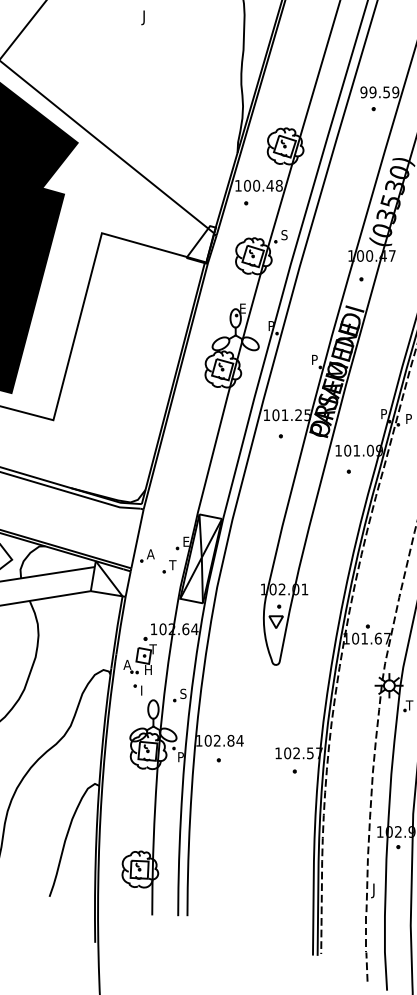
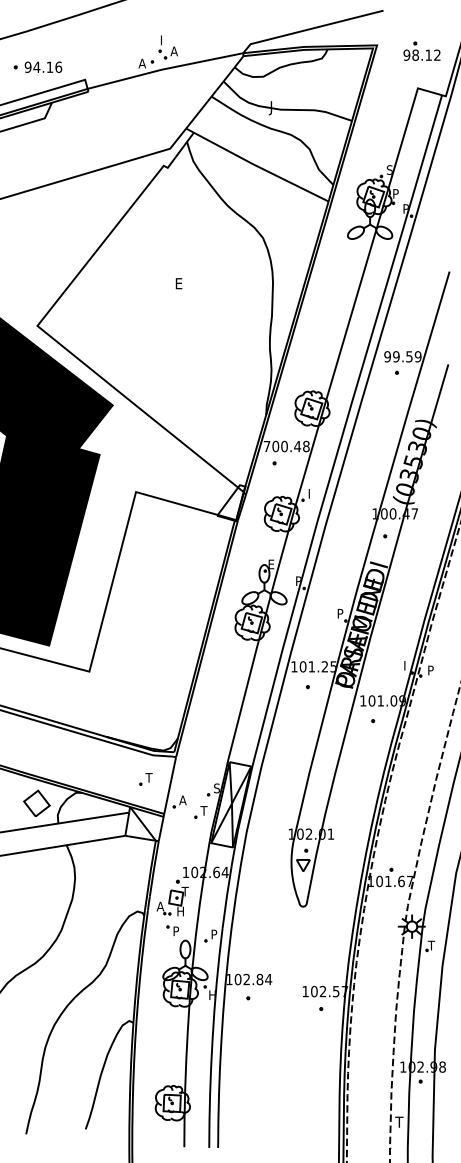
text: (145, 18) -> (177, 285), J -> E
text: (237, 185) -> (266, 446), 100.48 -> 700.48
text: (284, 234) -> (311, 493), S -> I
text: (384, 411) -> (407, 663), P -> I
part: (111, 532) -> (145, 779), added
text: (185, 541) -> (216, 788), E -> S
text: (144, 688) -> (176, 929), I -> P
text: (183, 693) -> (214, 934), S -> P
text: (181, 756) -> (212, 994), P -> H
text: (375, 890) -> (398, 1123), J -> T

